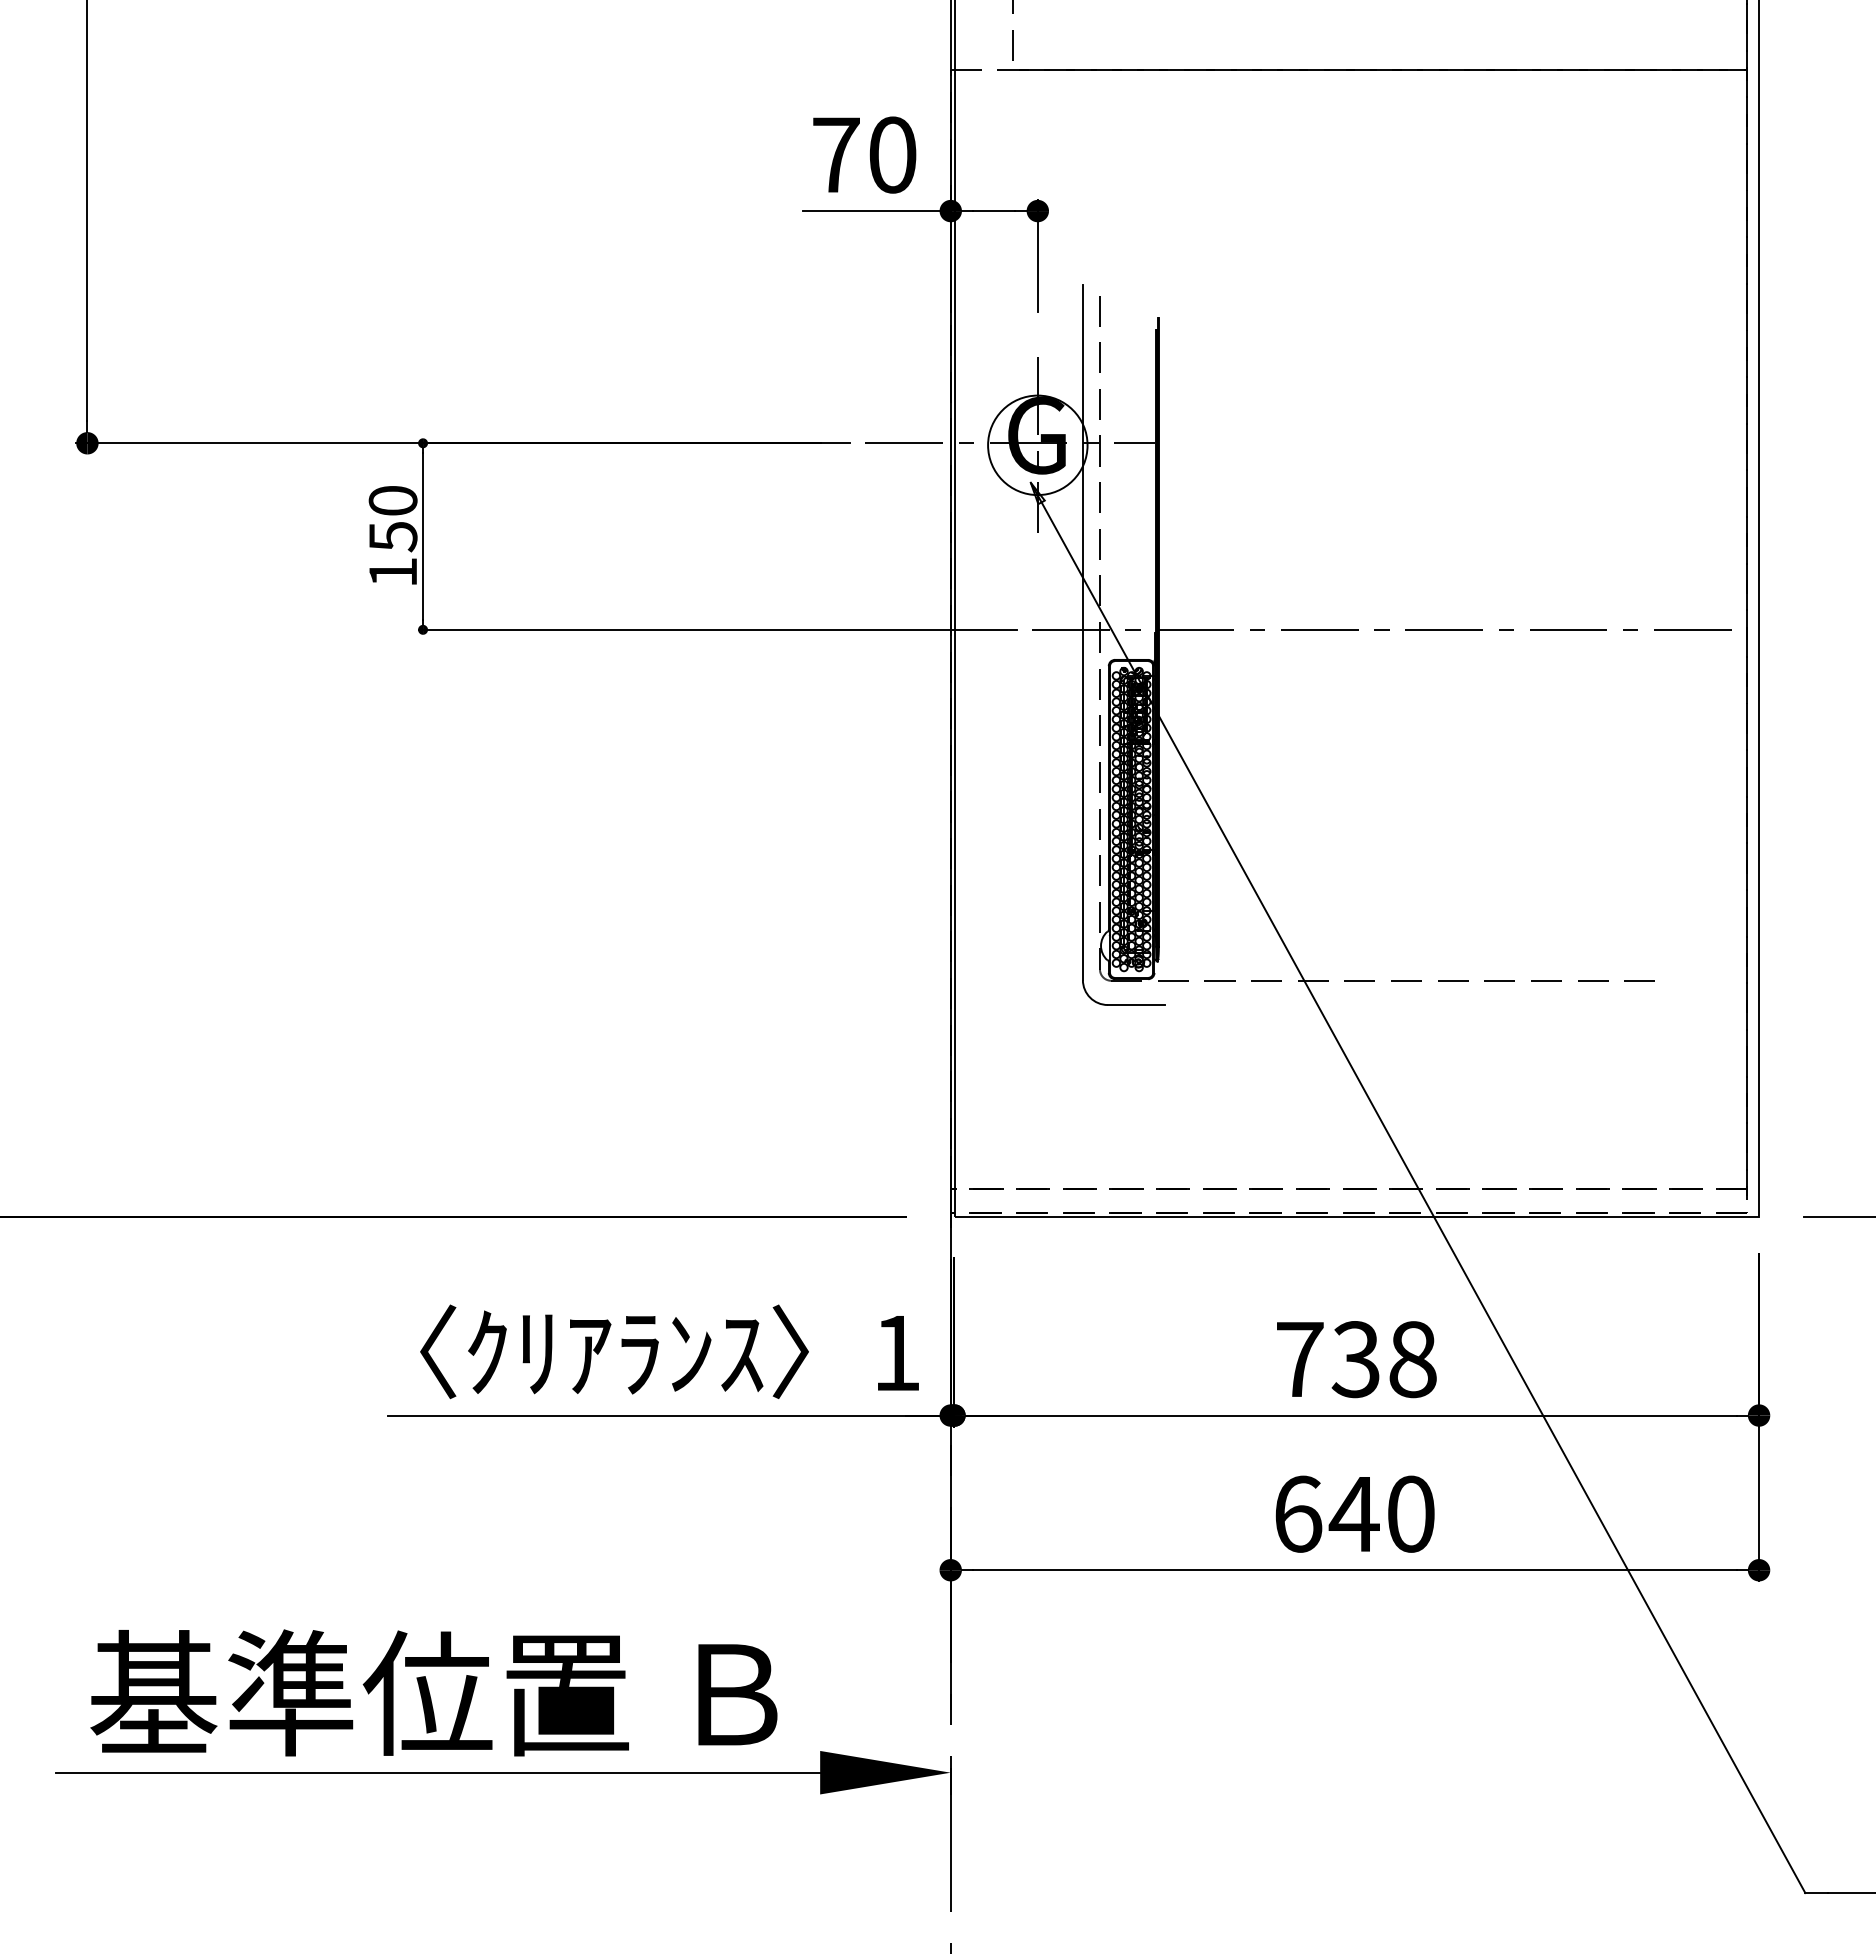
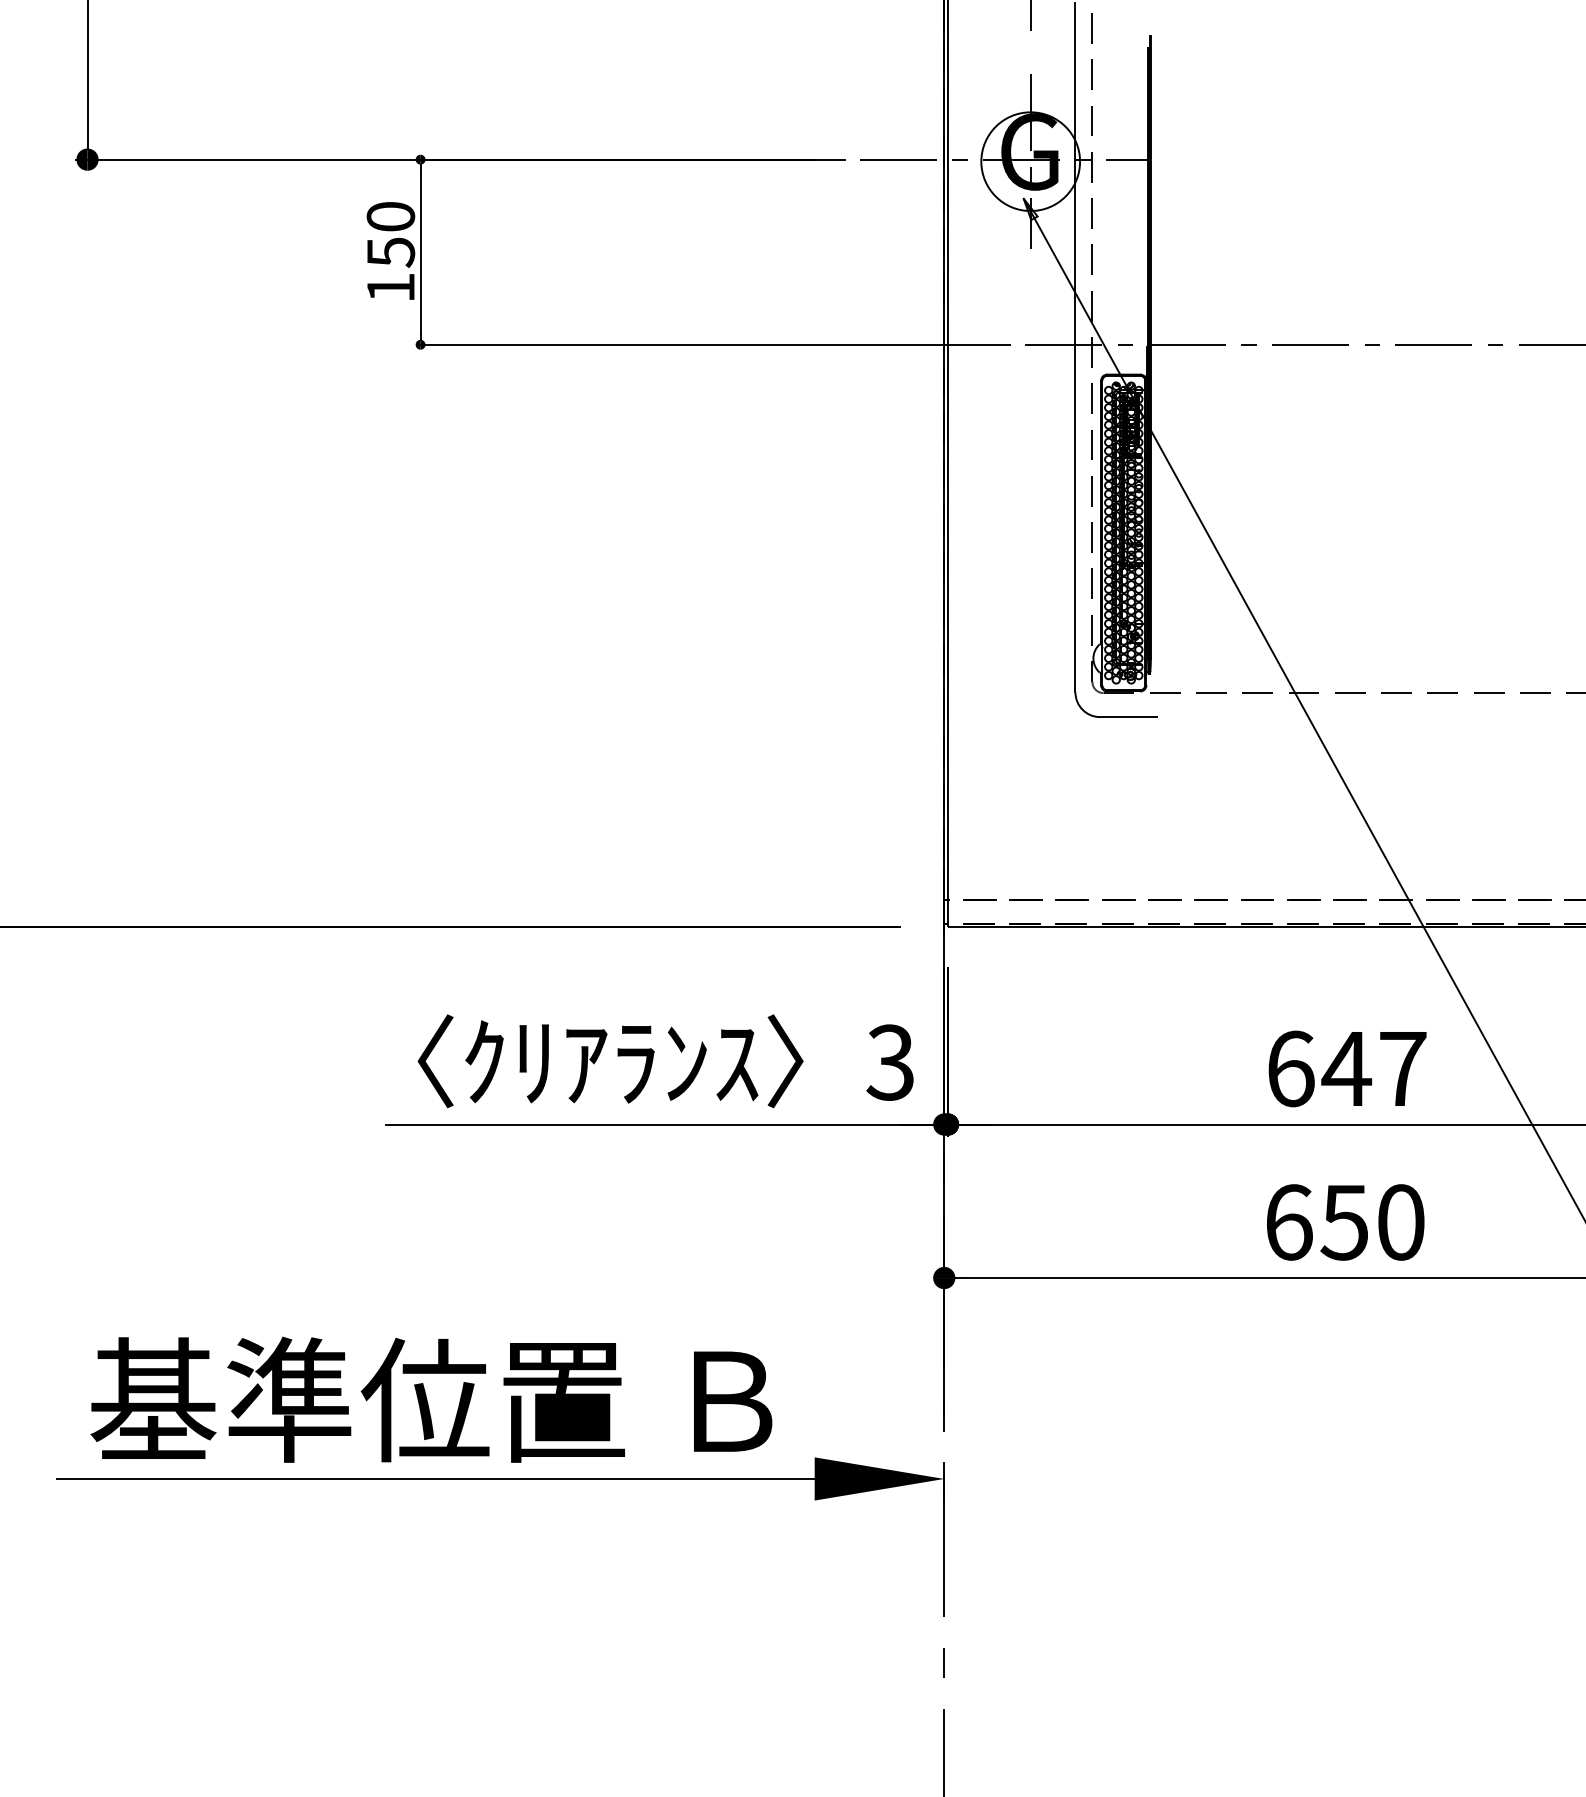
text: (895, 1352) -> (889, 1061), 1 -> 3
text: (1356, 1359) -> (1346, 1068), 738 -> 647
text: (1353, 1514) -> (1343, 1222), 640 -> 650

